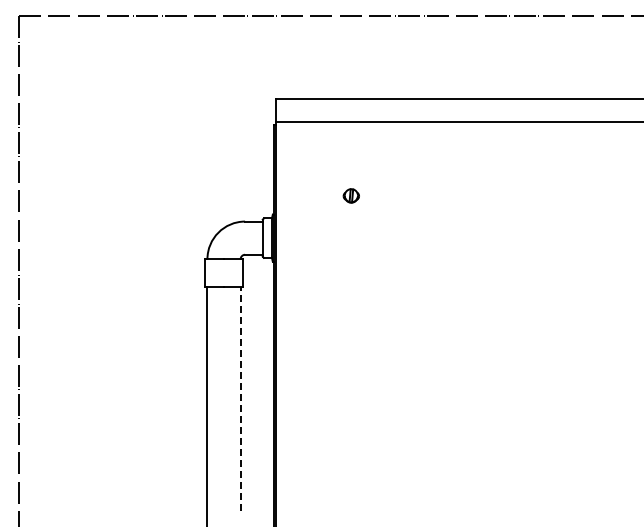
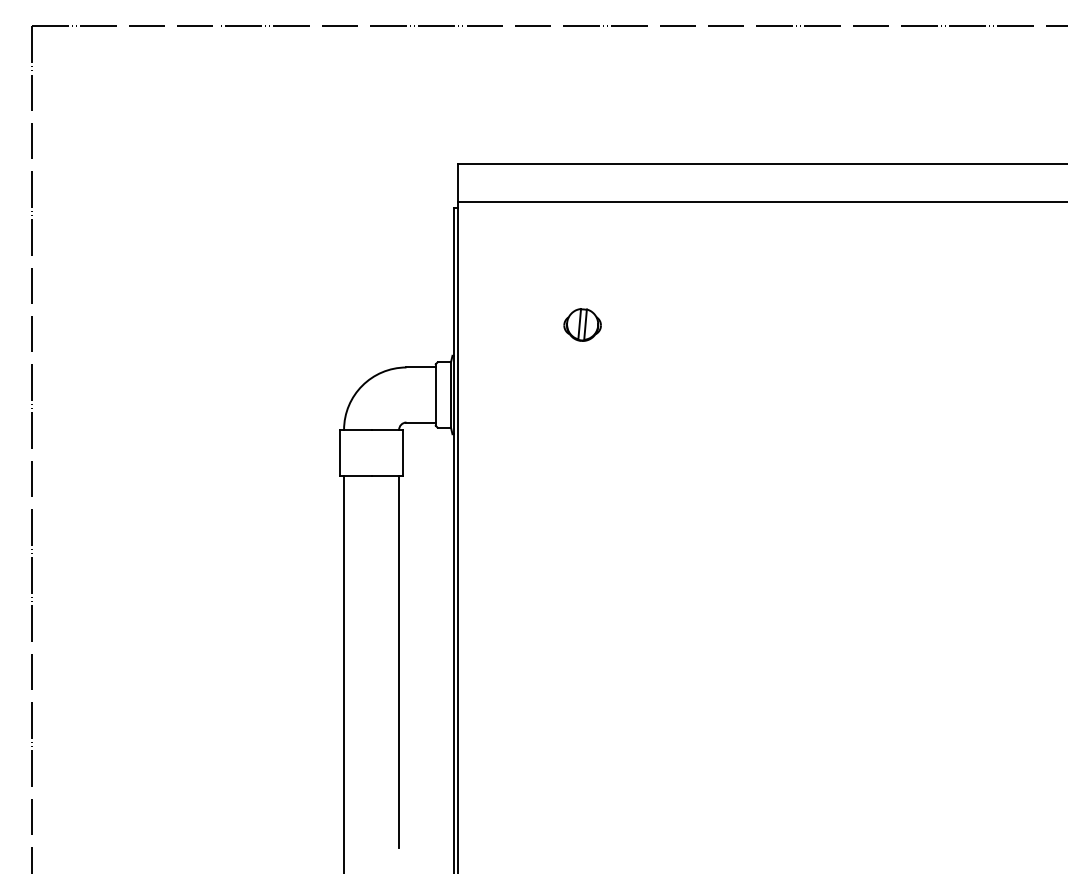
part: (351, 195) -> (582, 324), size x1.43
line: (240, 398) -> (398, 660), dashed -> solid

